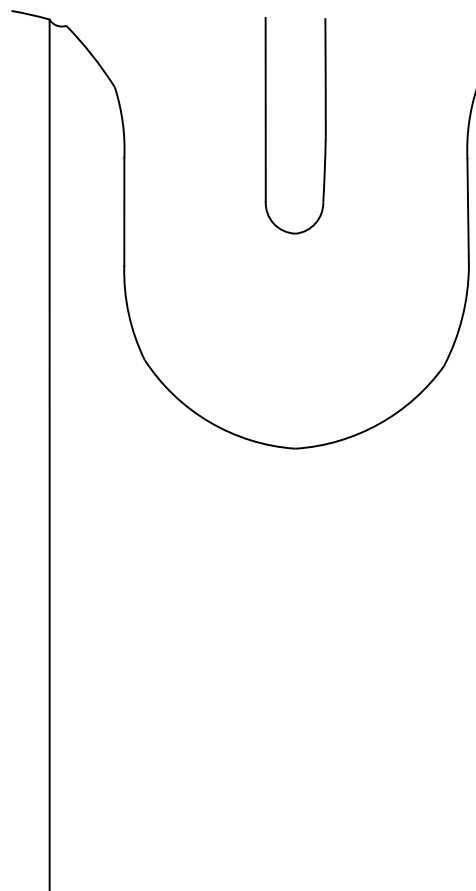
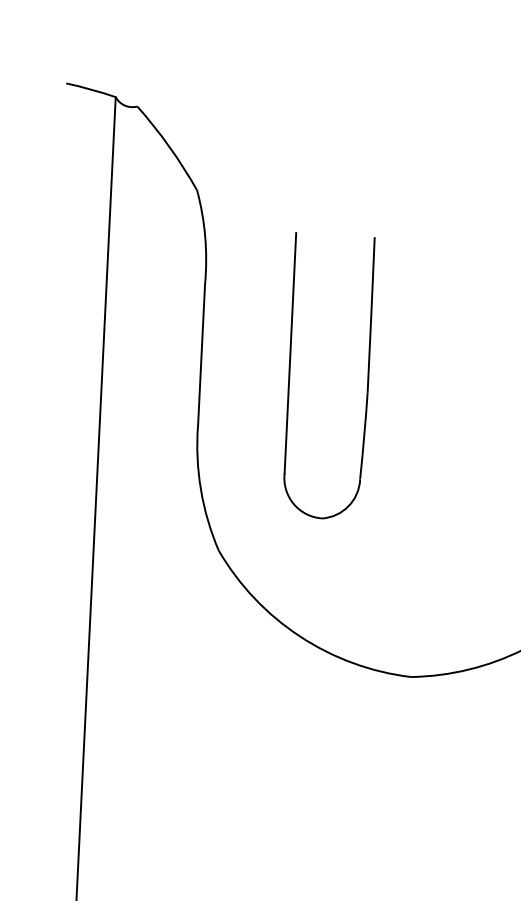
part: (266, 125) -> (290, 374), moved

